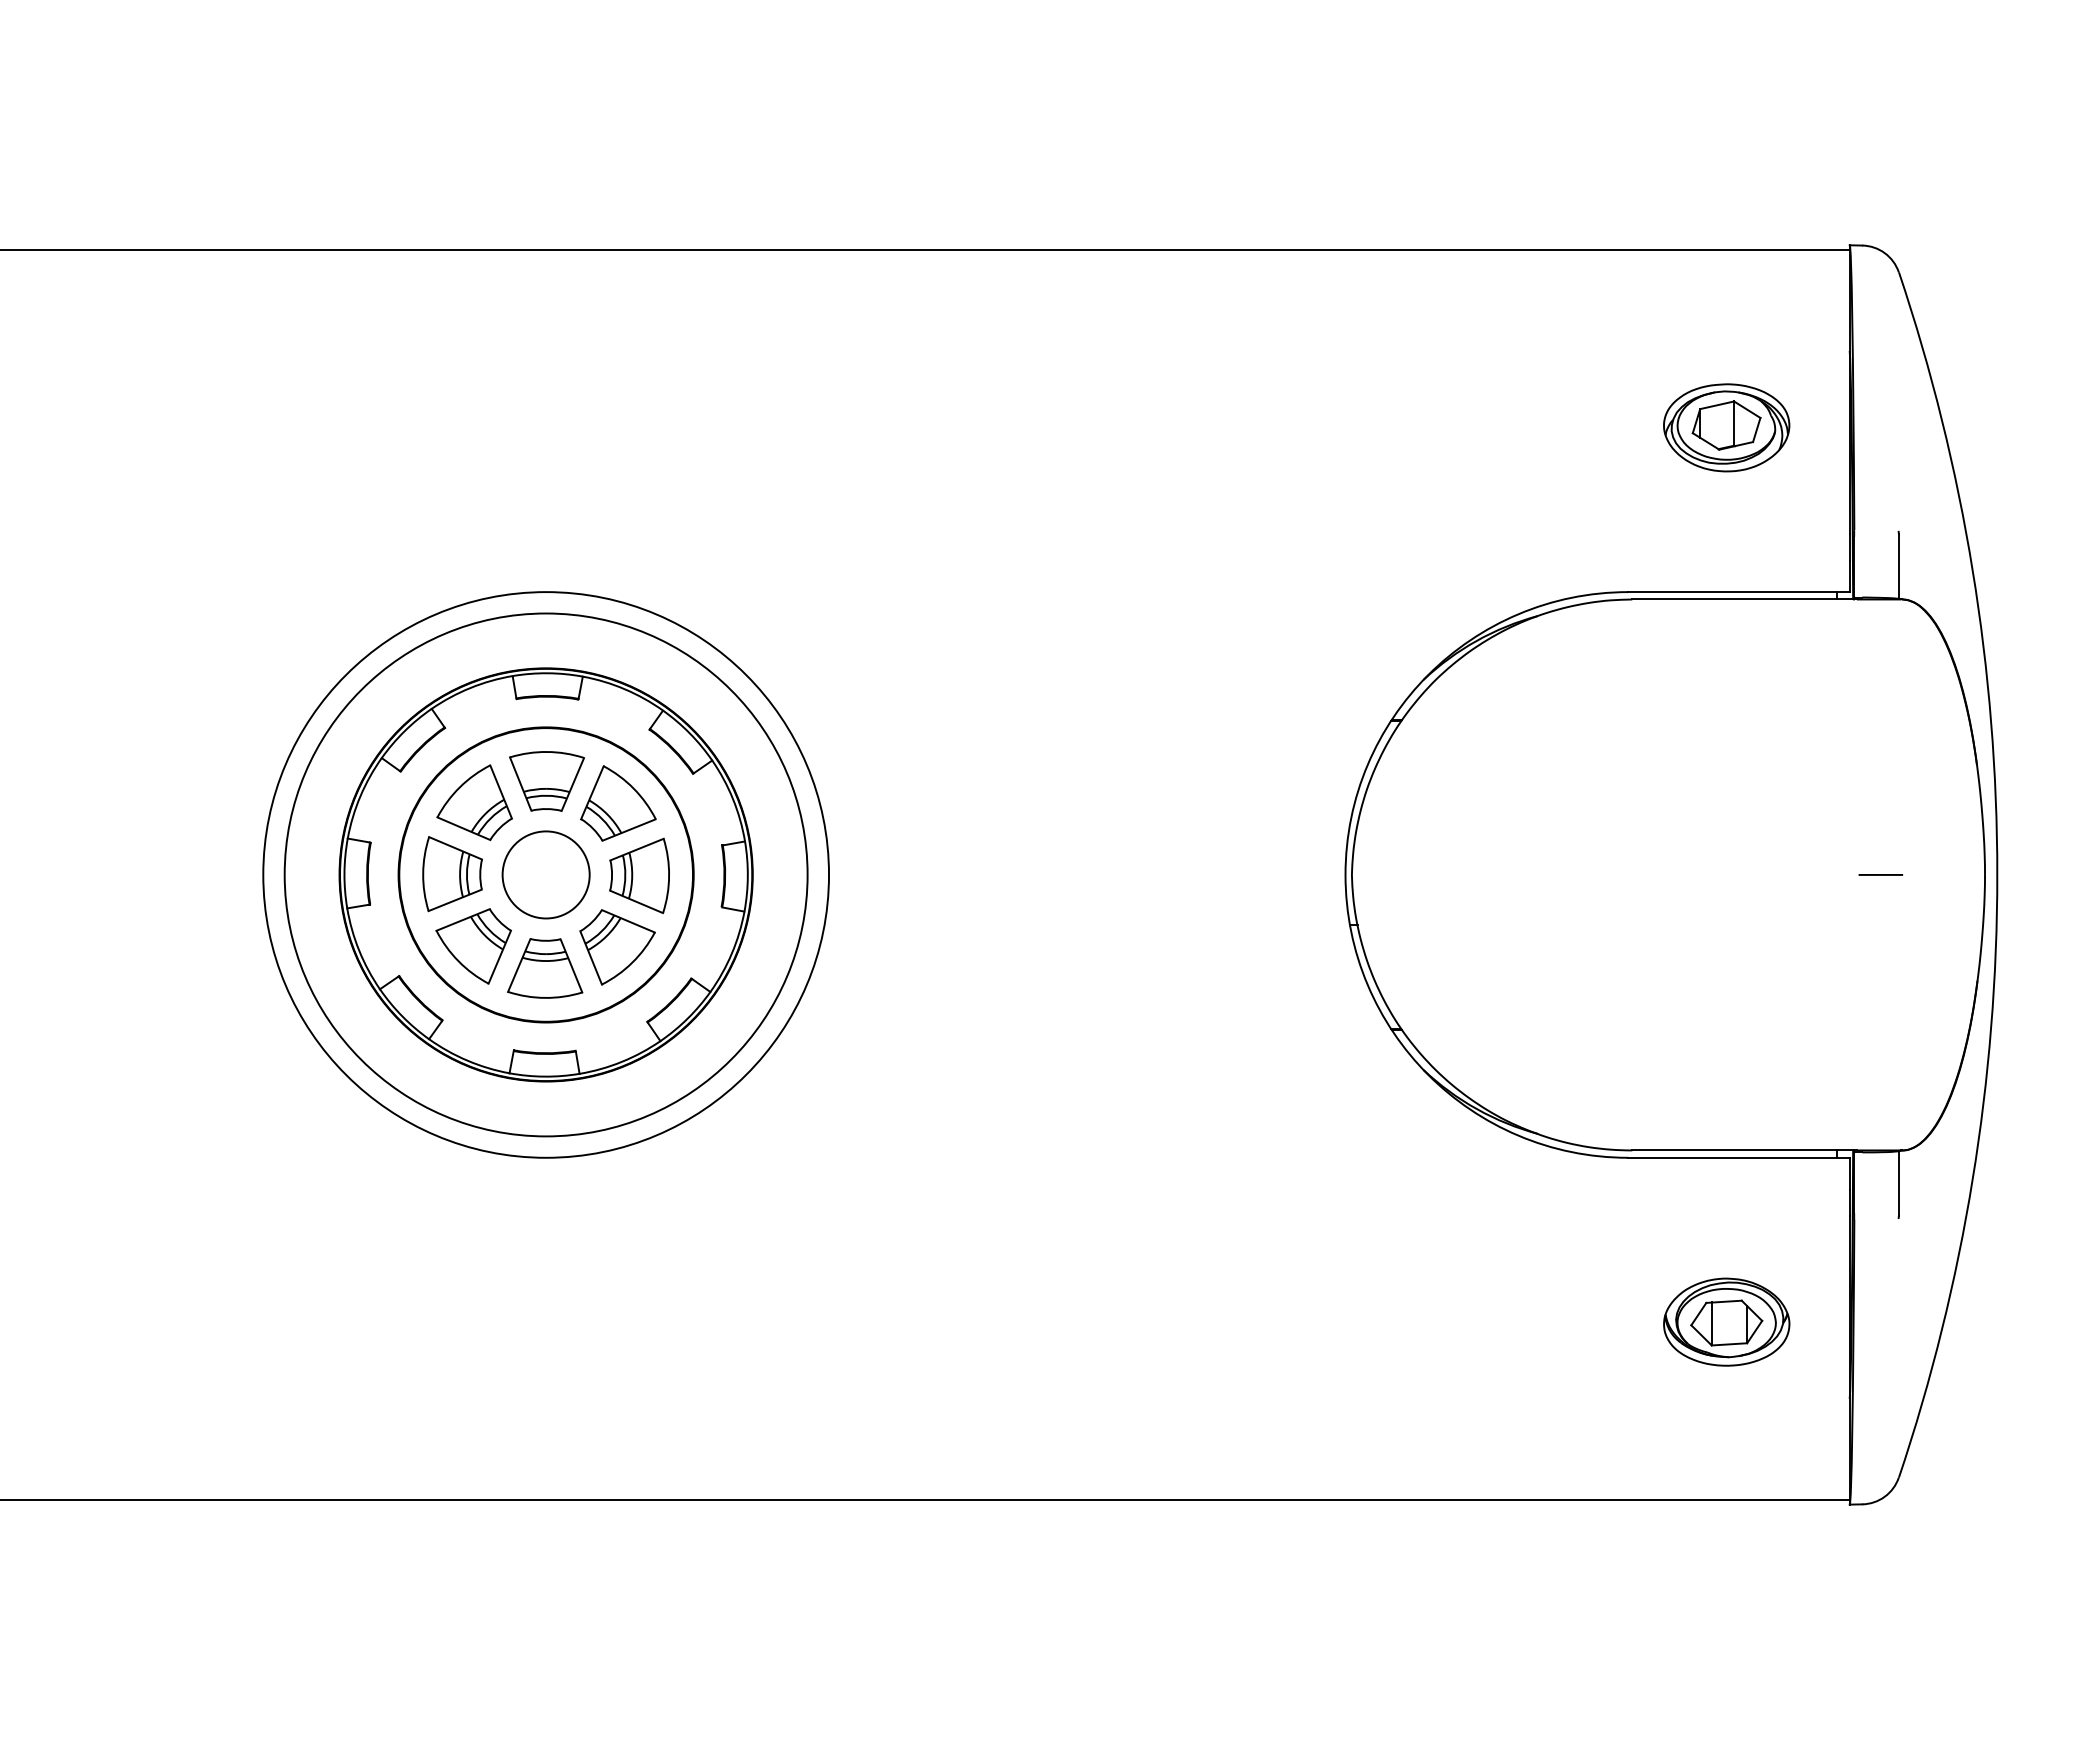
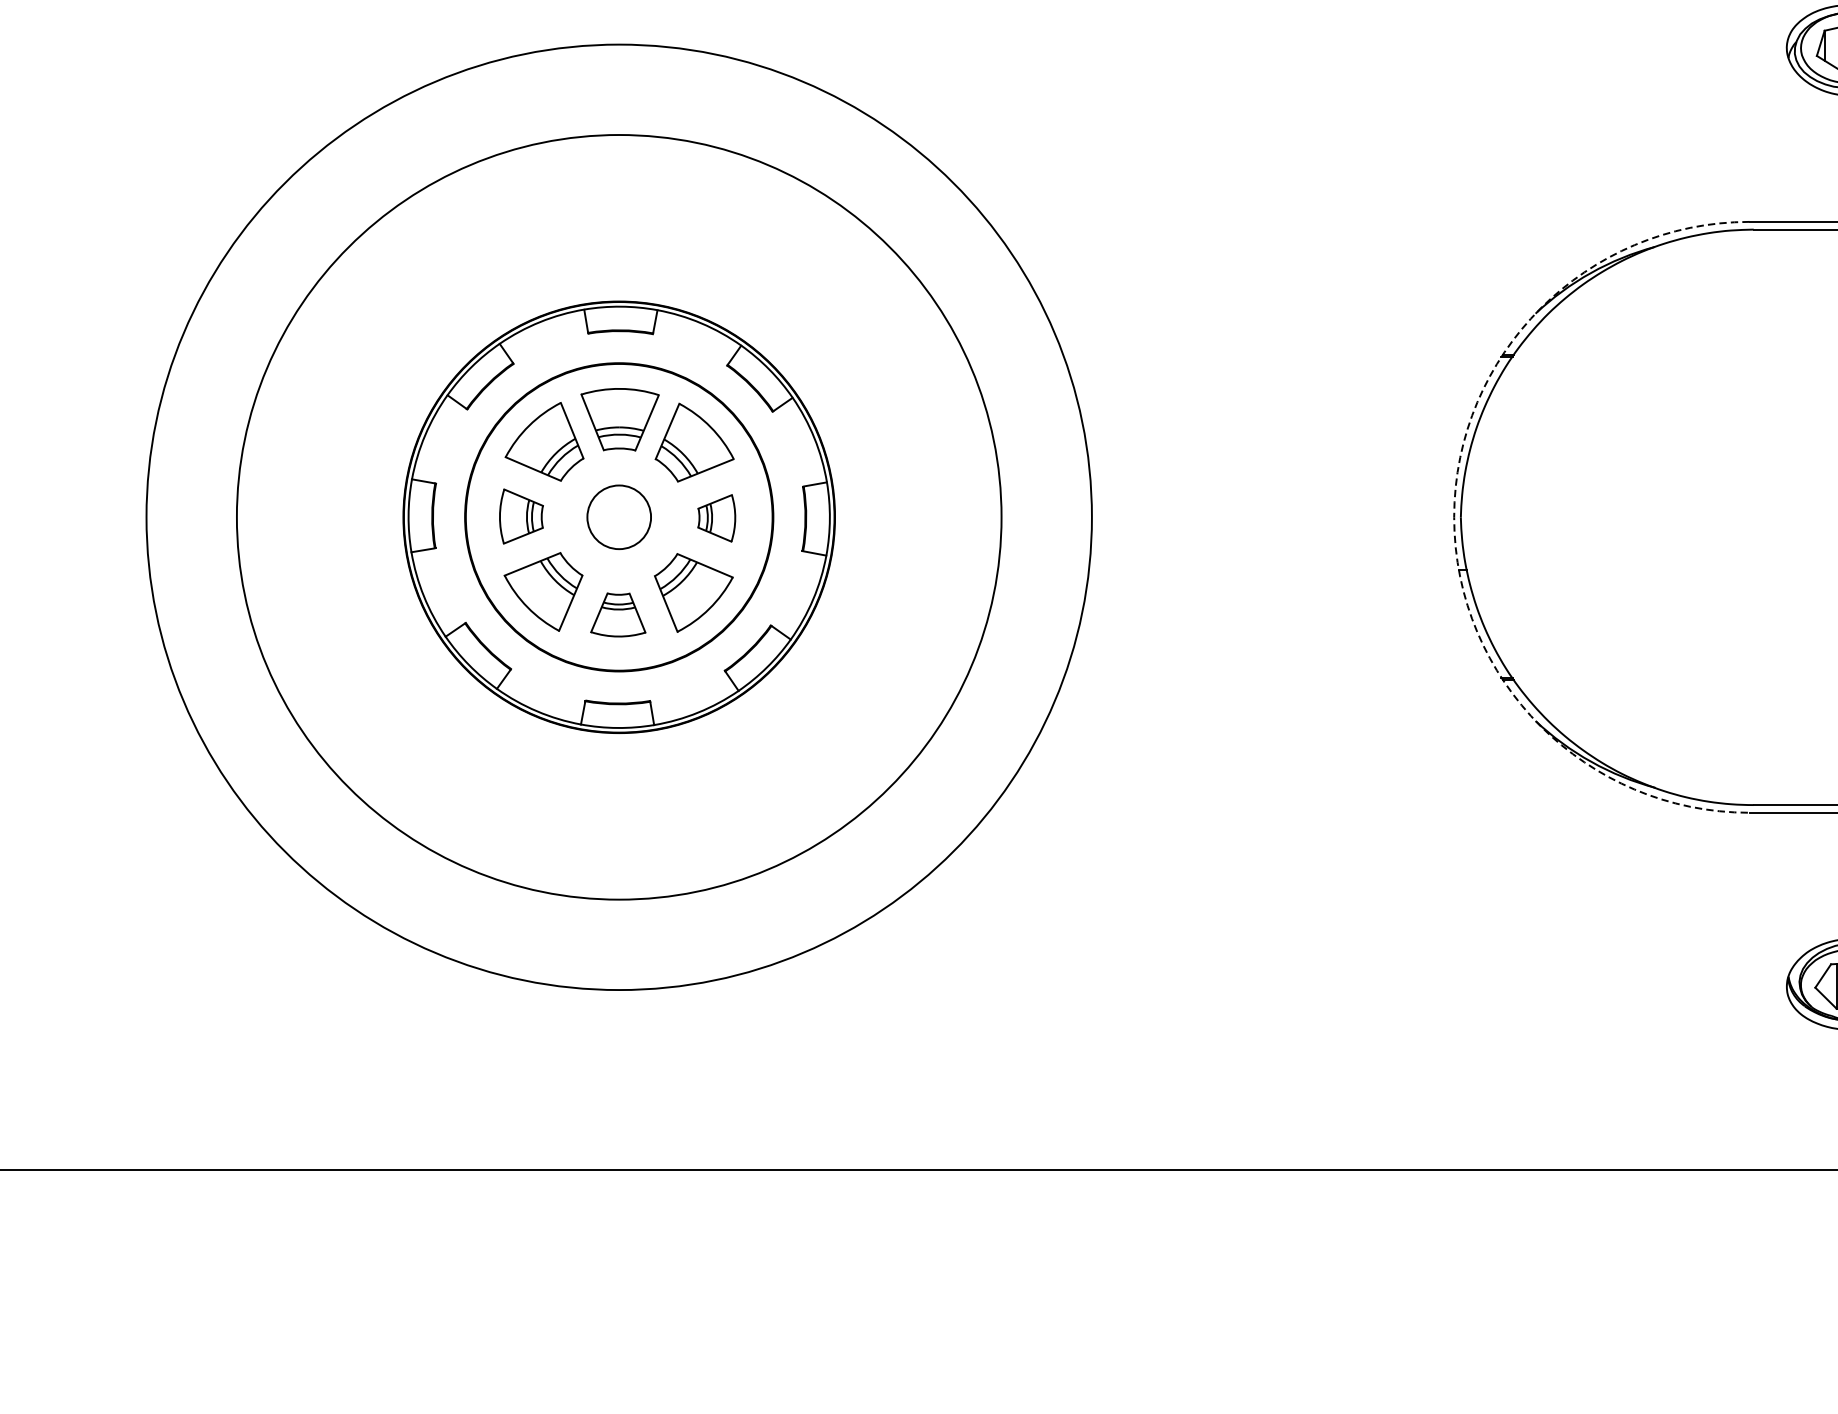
part: (452, 874) -> (521, 516), size x0.7
circle: (545, 874) -> (618, 516), size x0.7
circle: (545, 874) -> (618, 516), size x1.4
circle: (546, 874) -> (619, 516), size x1.6
arc: (1345, 874) -> (1454, 516), solid -> dashed
part: (639, 875) -> (716, 517), size x0.6
part: (545, 968) -> (618, 615), size x0.7

